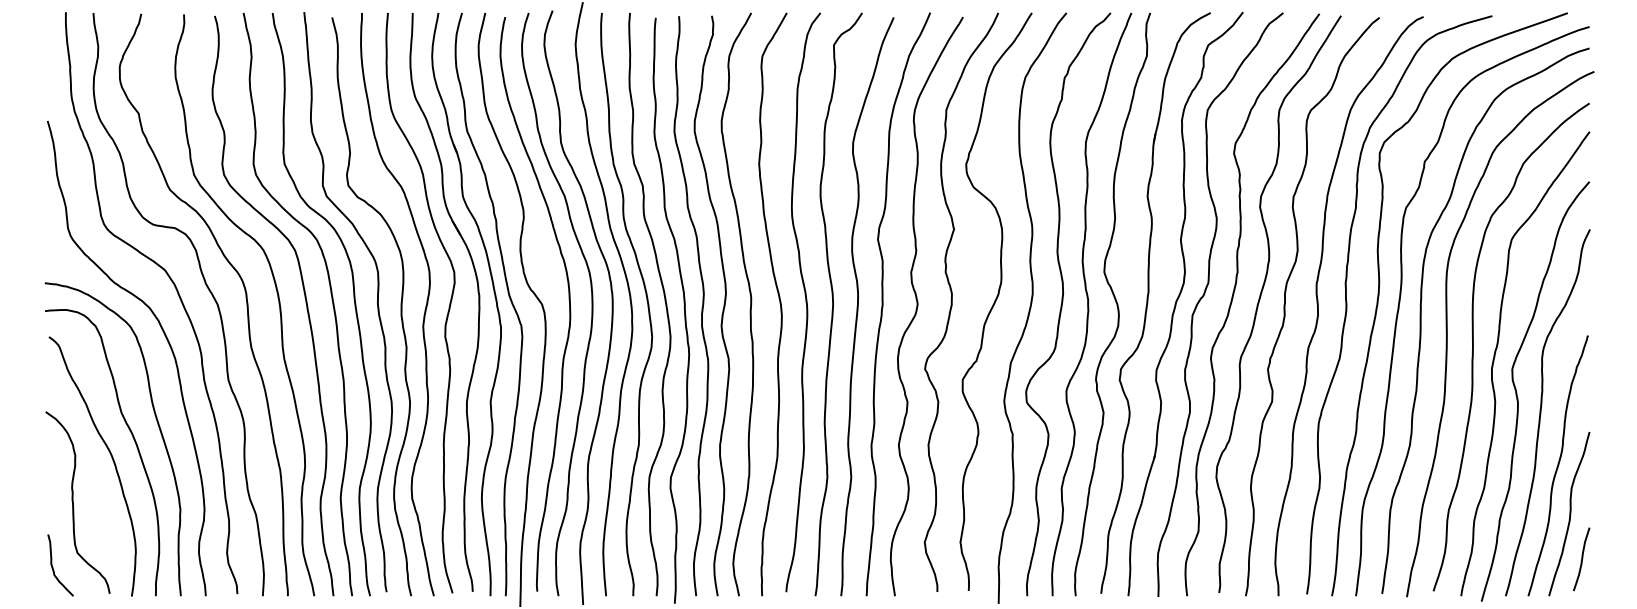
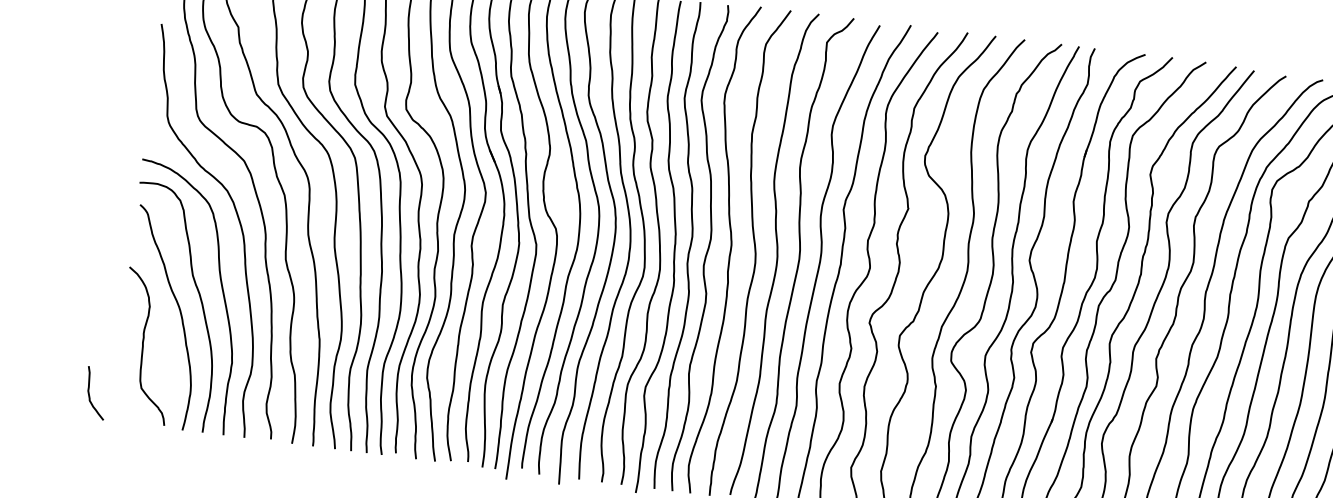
curve: (53, 567) -> (89, 394), moved

